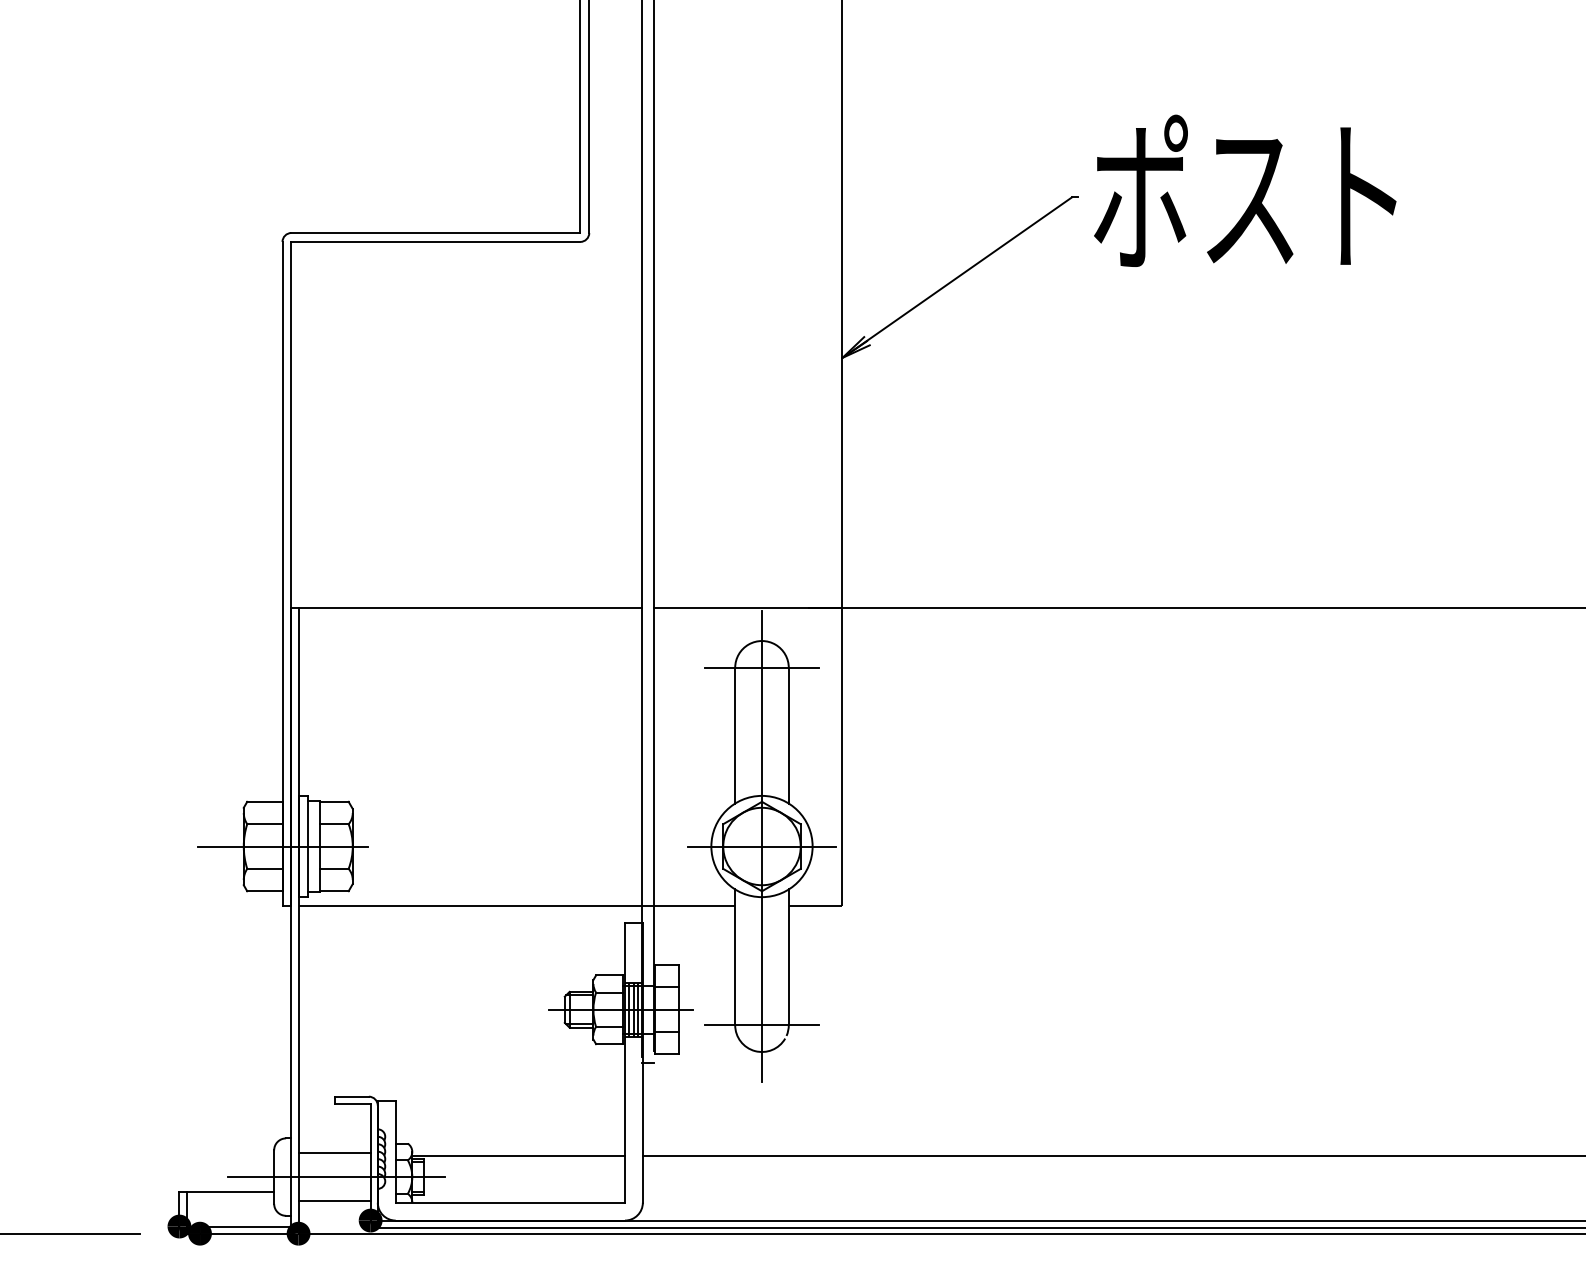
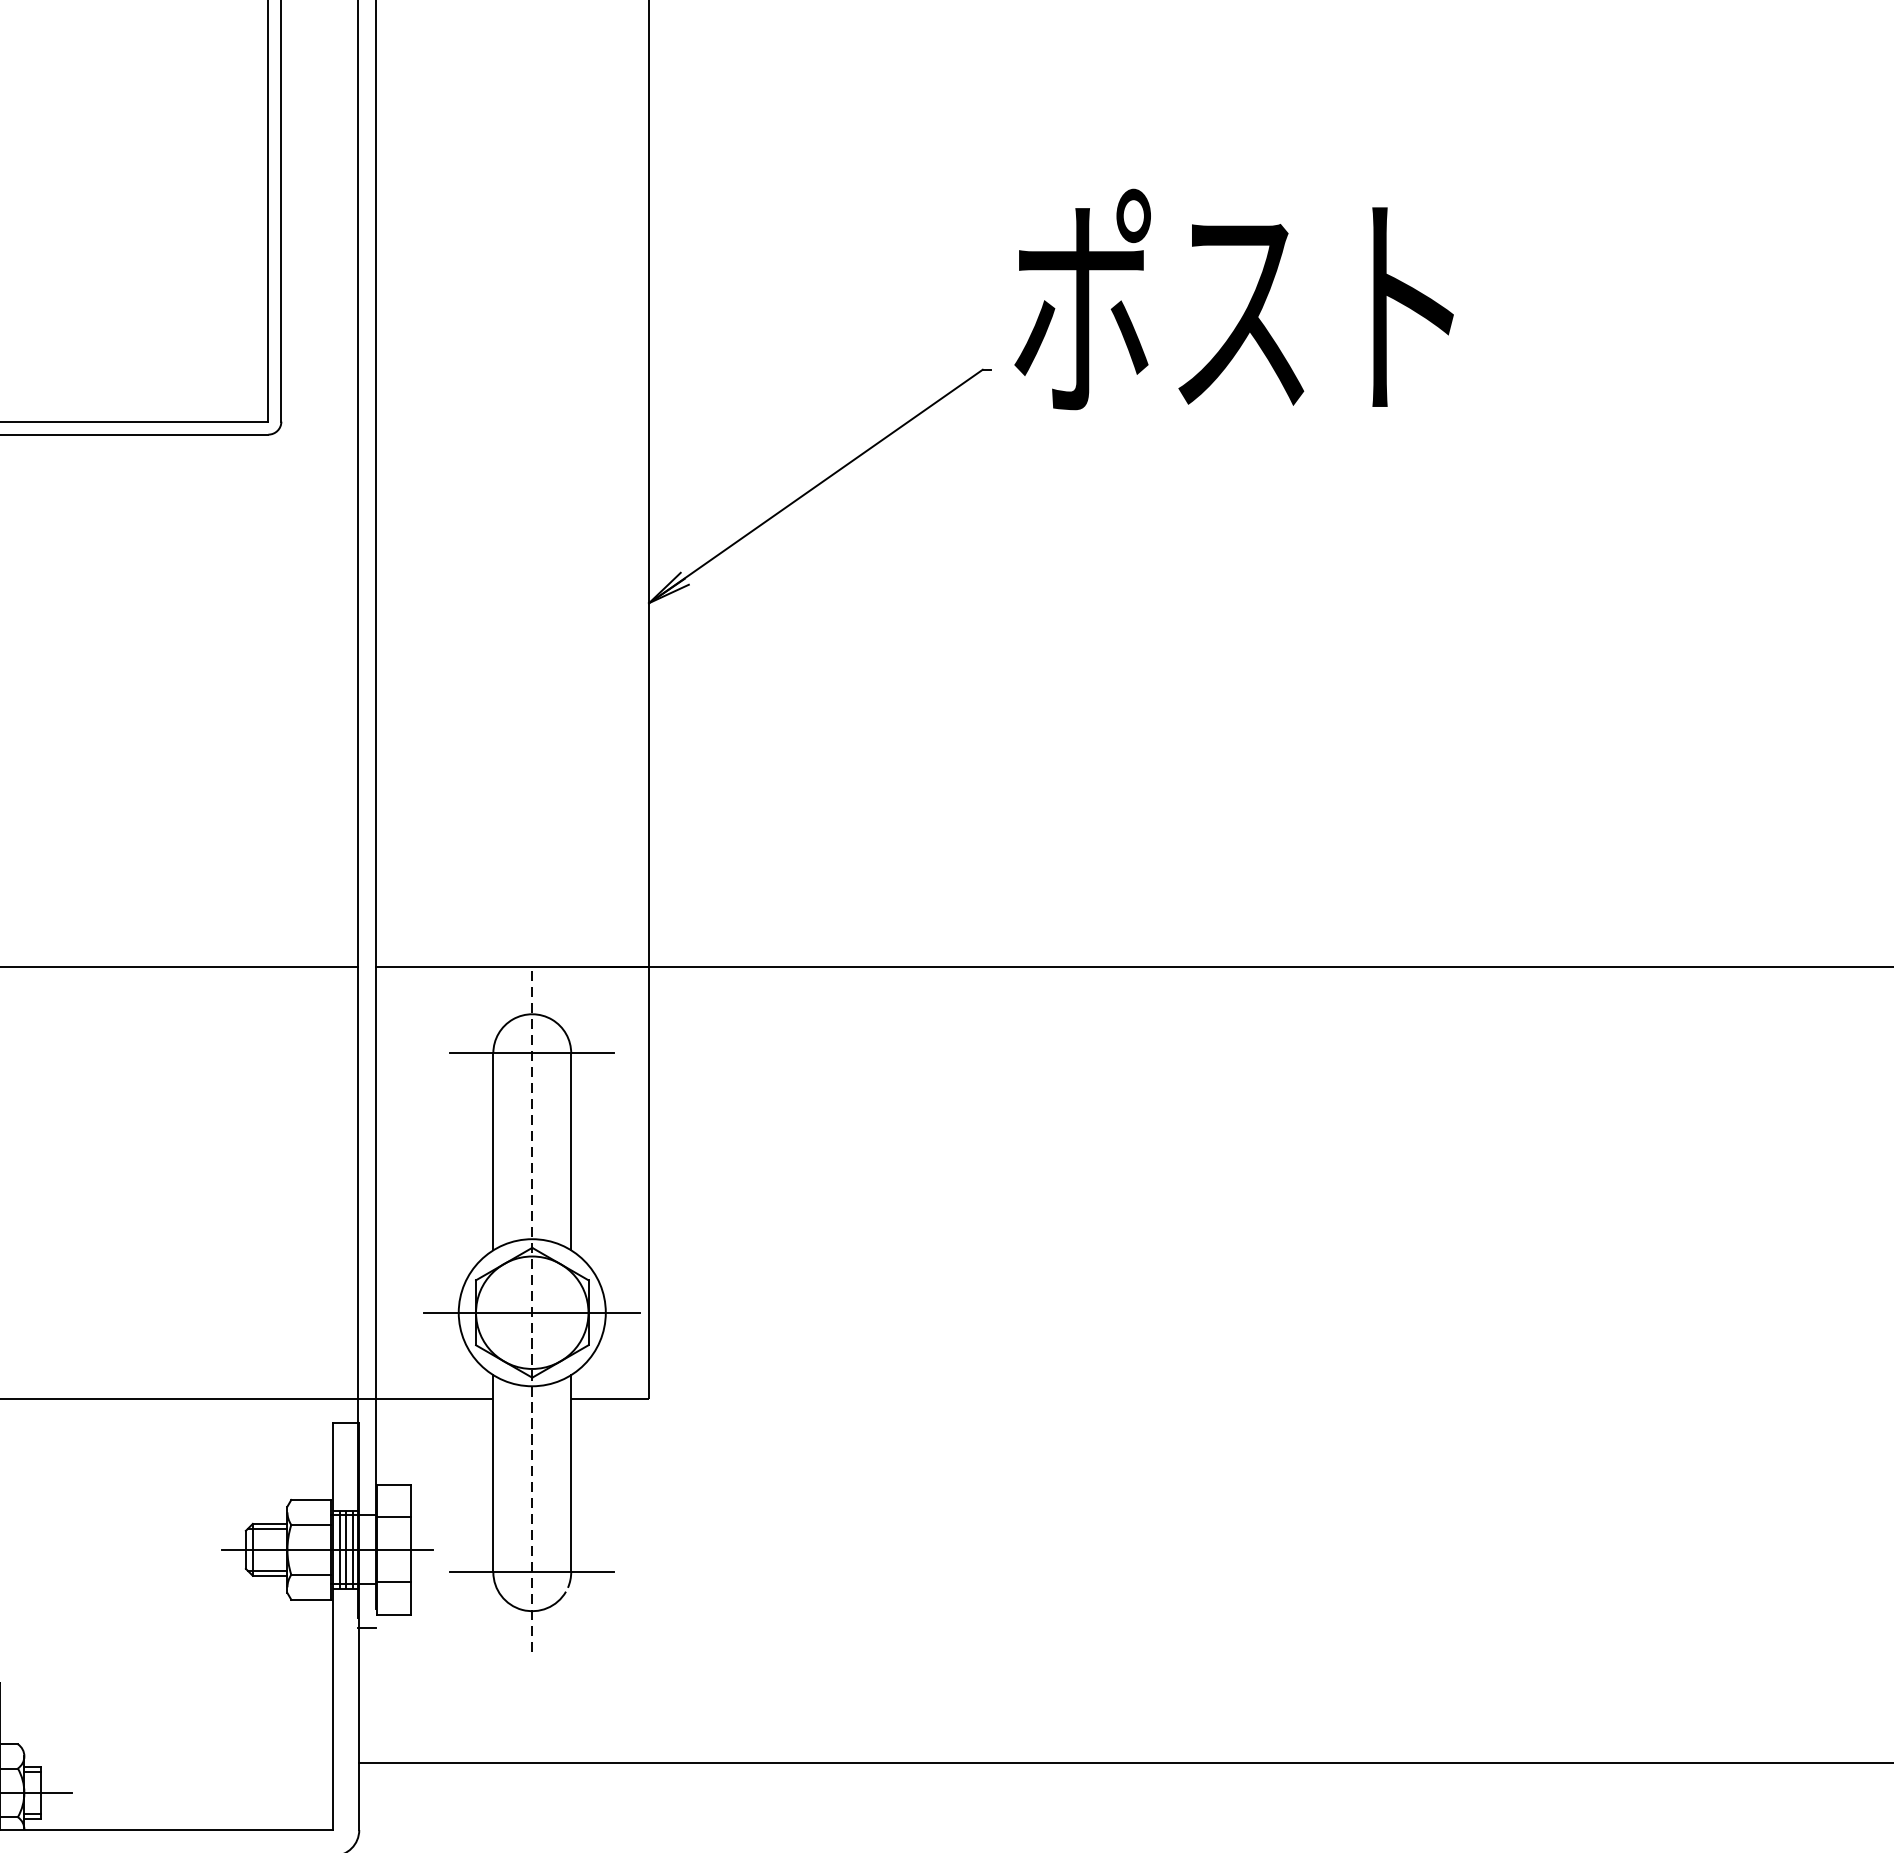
text: (1245, 190) -> (1234, 298), moved
line: (762, 847) -> (533, 1314), solid -> dashed
line: (518, 1156) -> (178, 1762), removed

